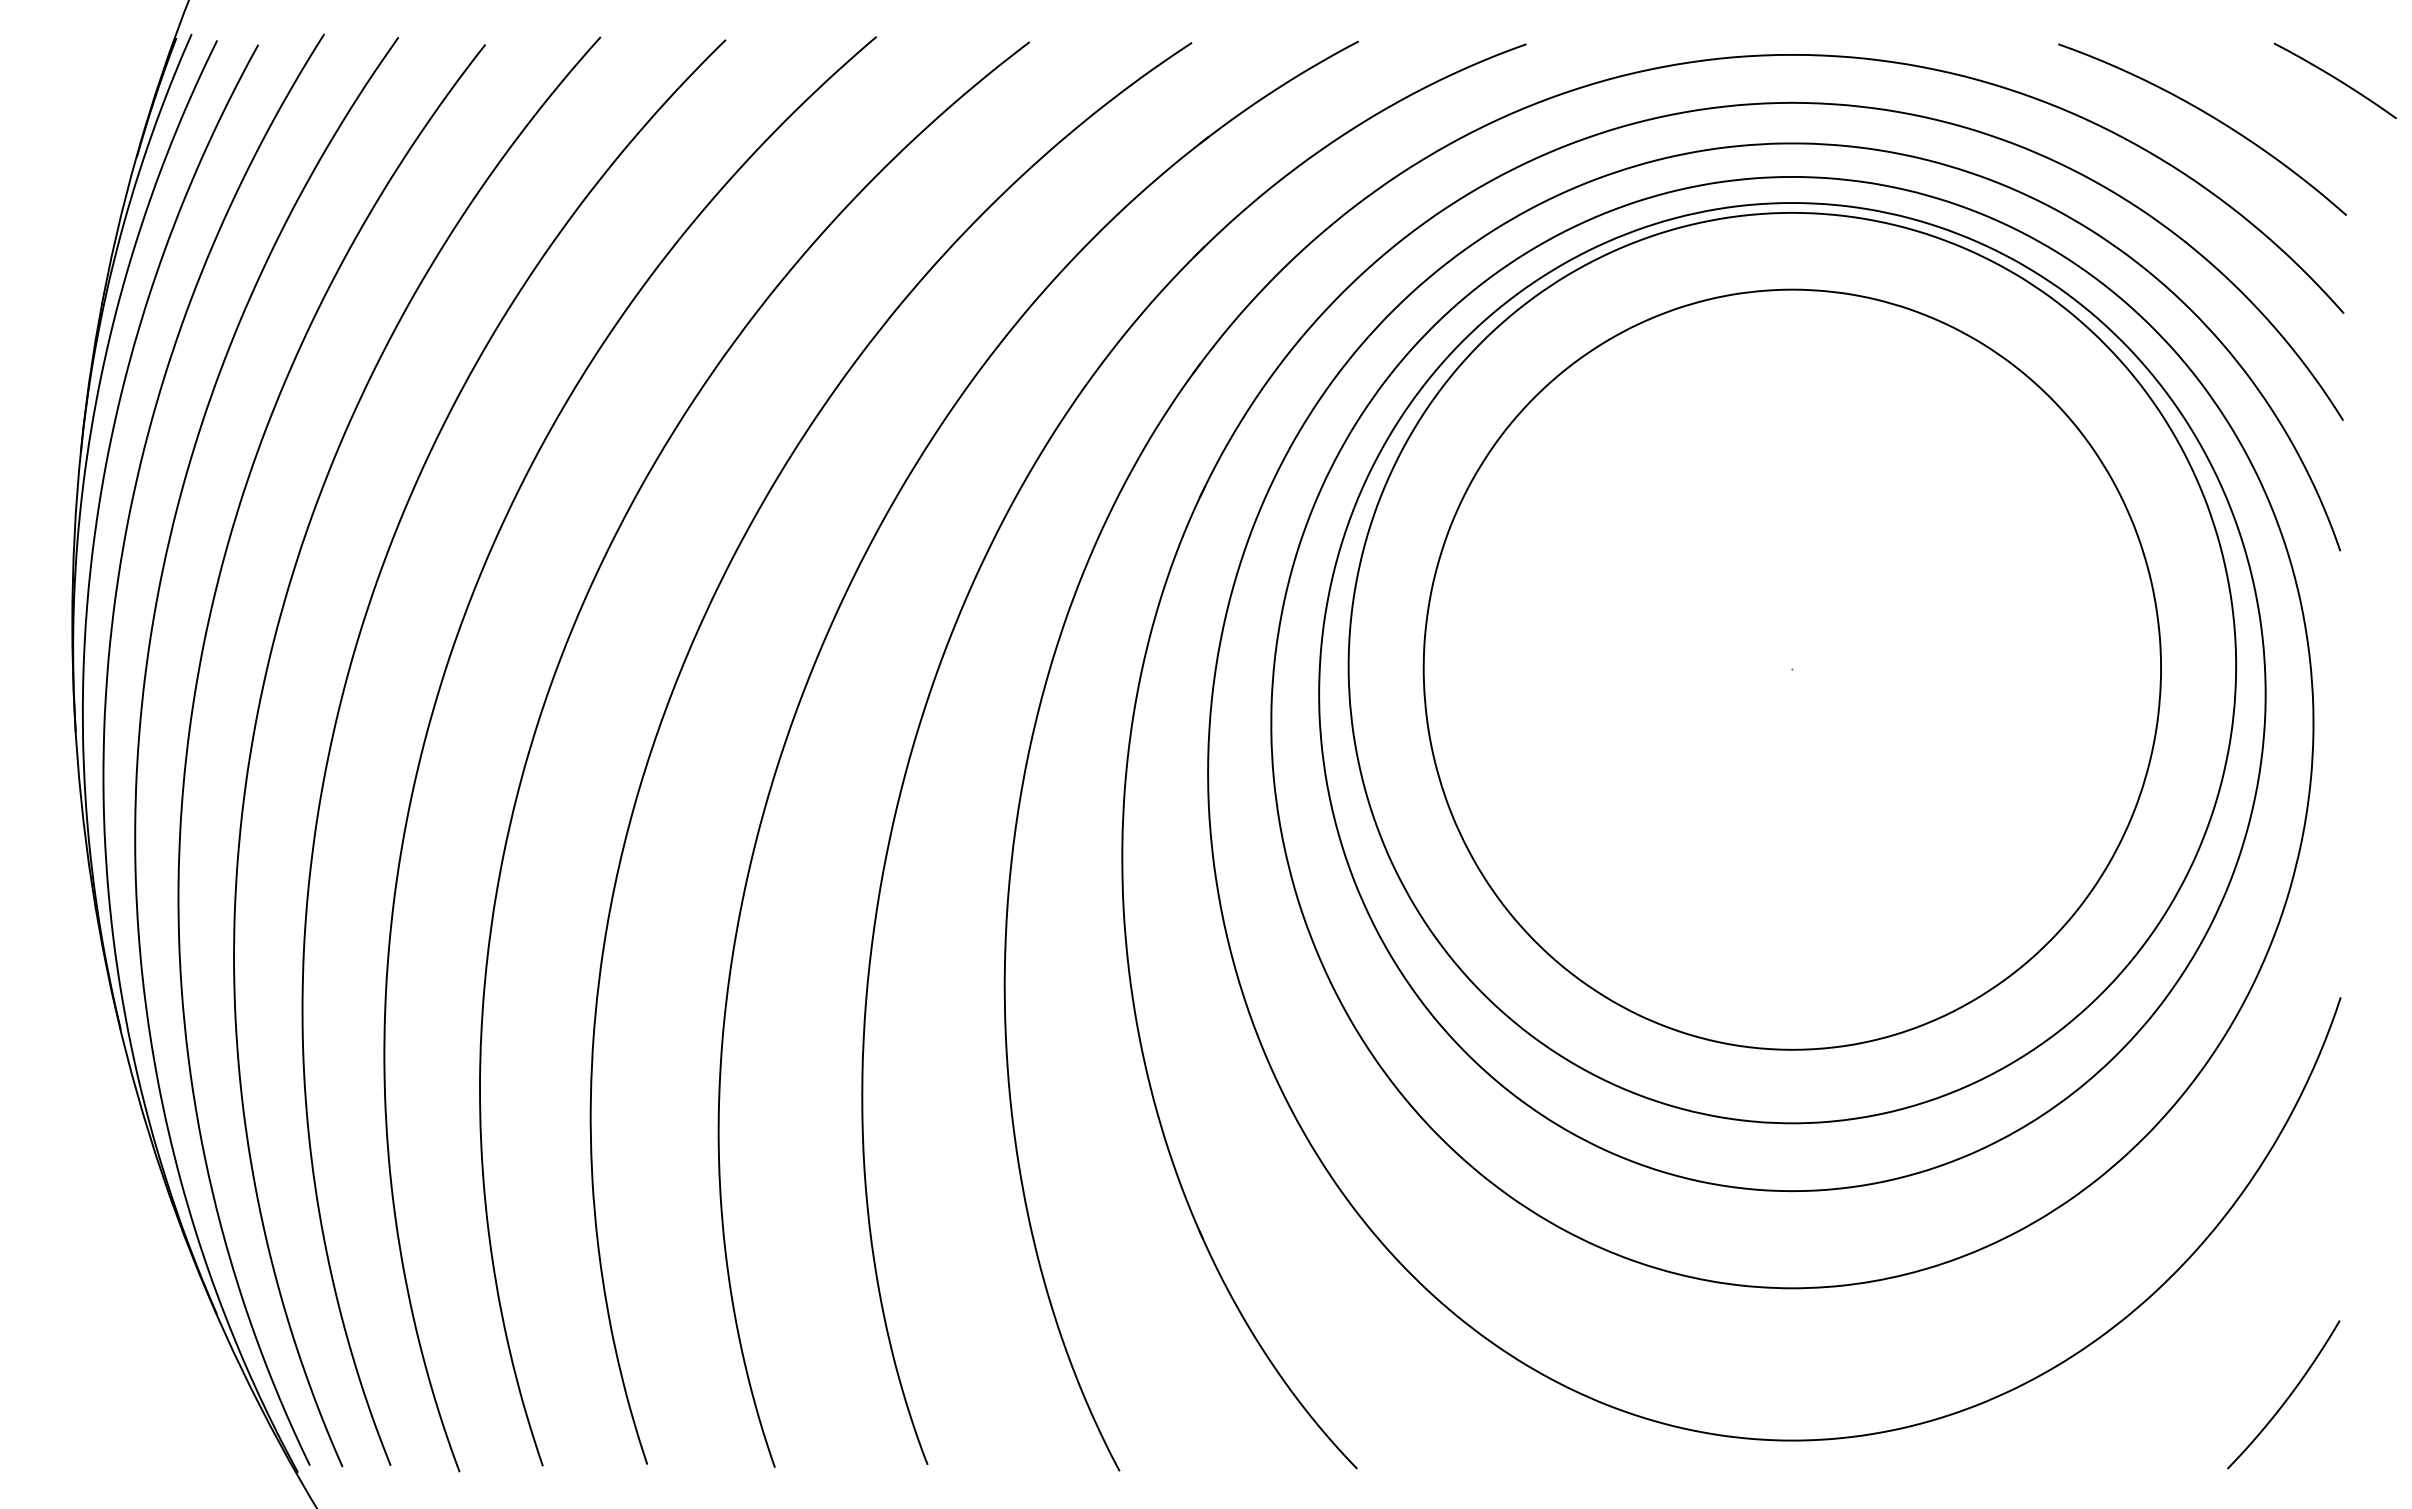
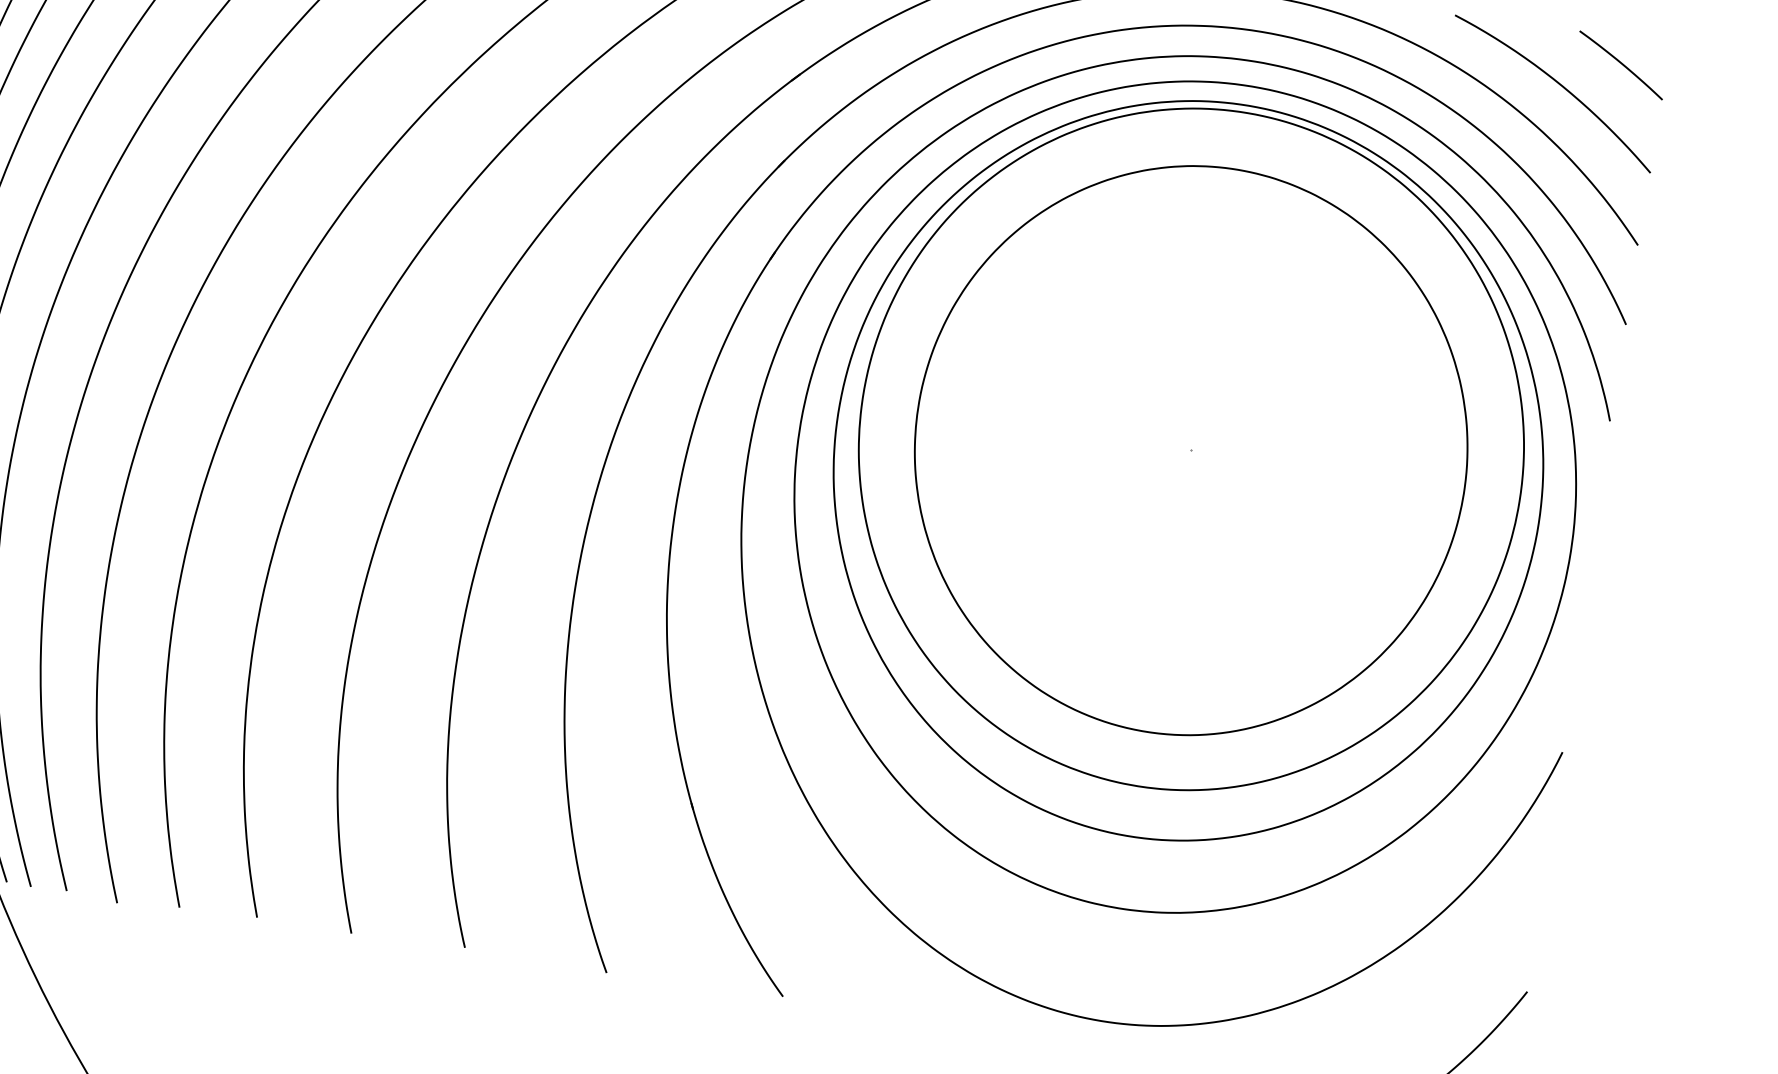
curve: (2335, 79) -> (1621, 64), moved

